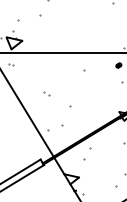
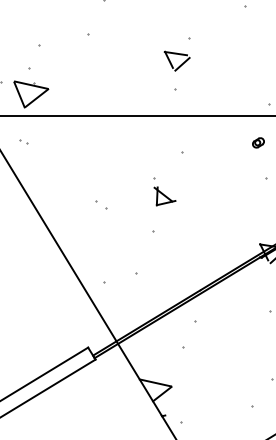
part: (81, 29) -> (177, 64), added
part: (75, 88) -> (164, 192), added

